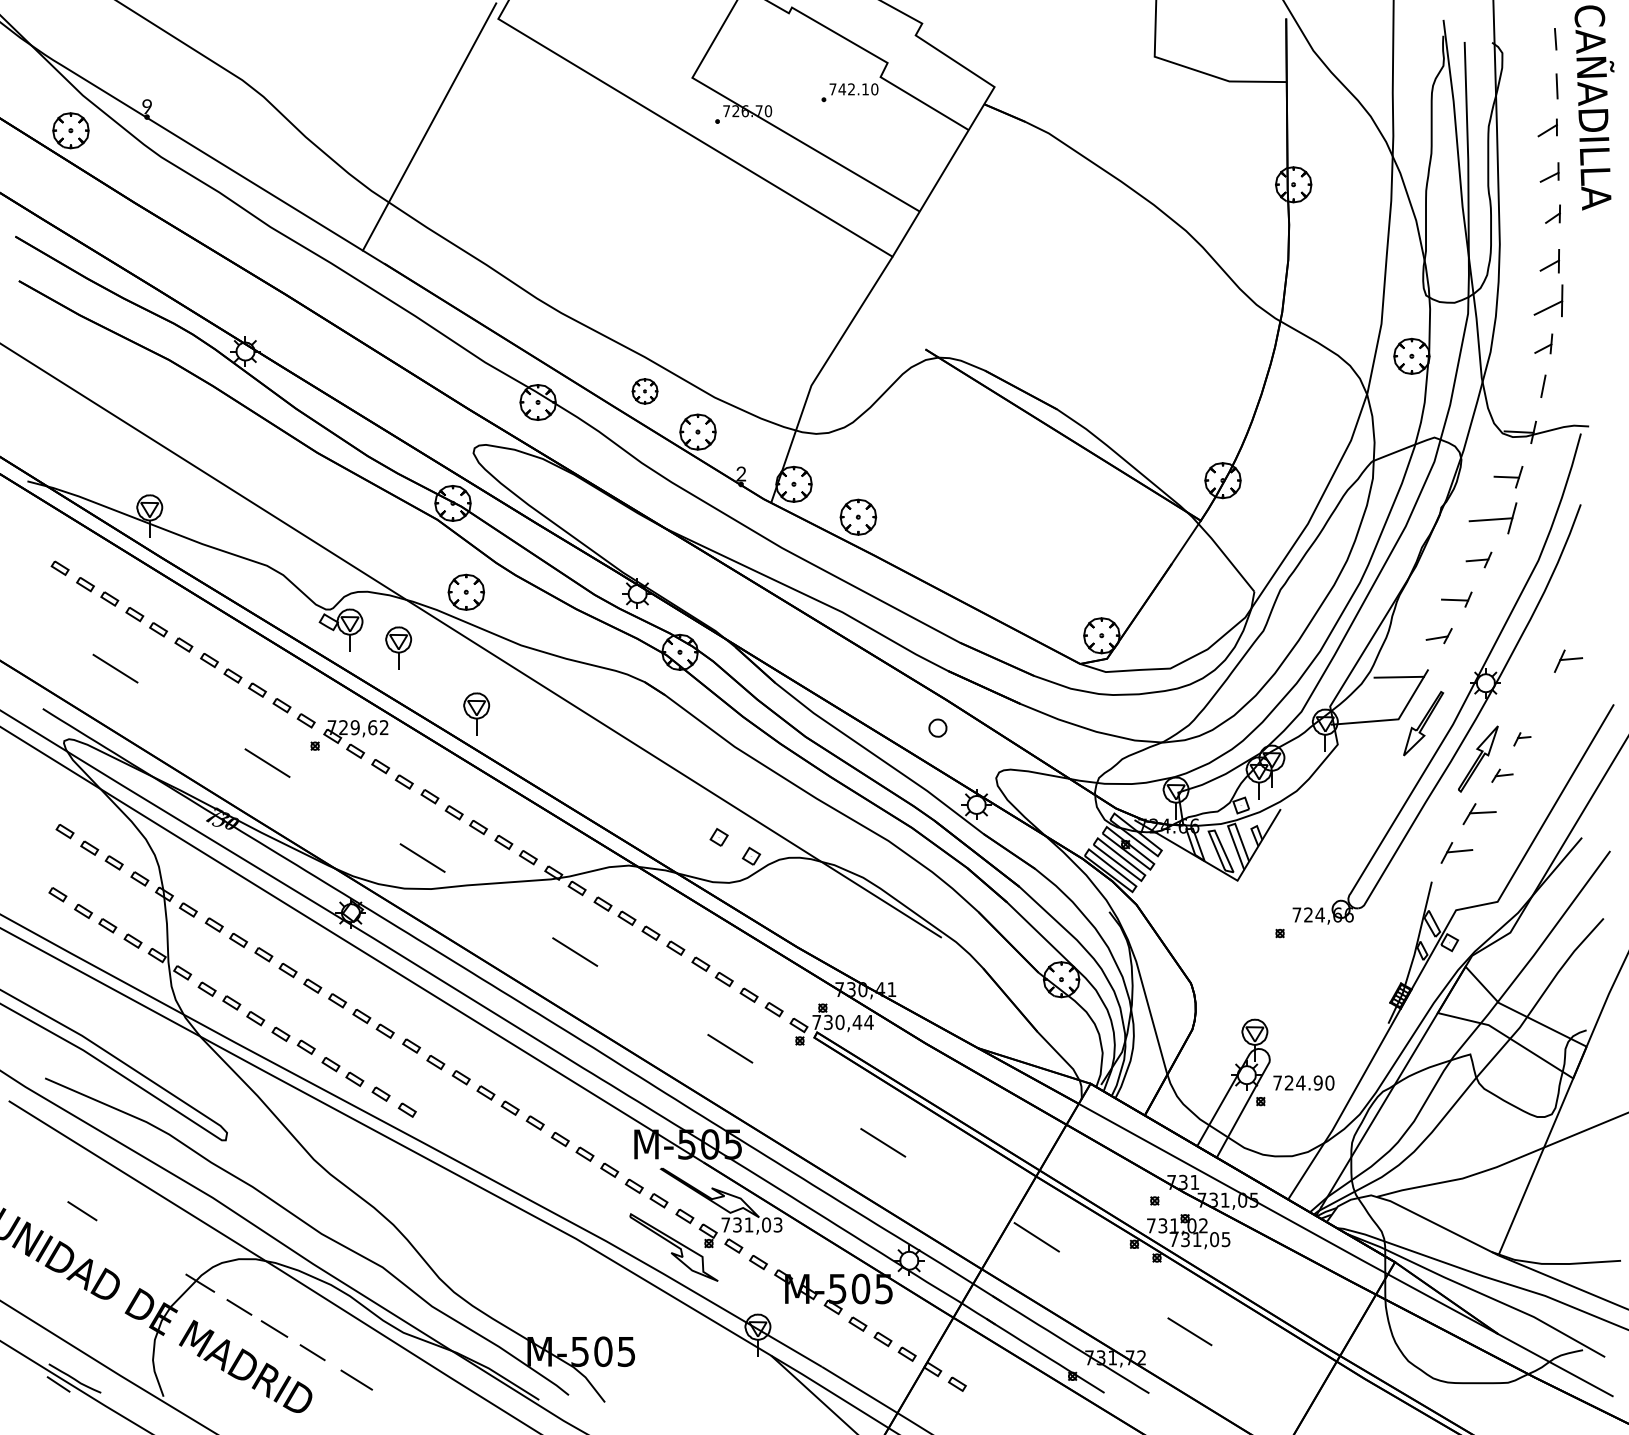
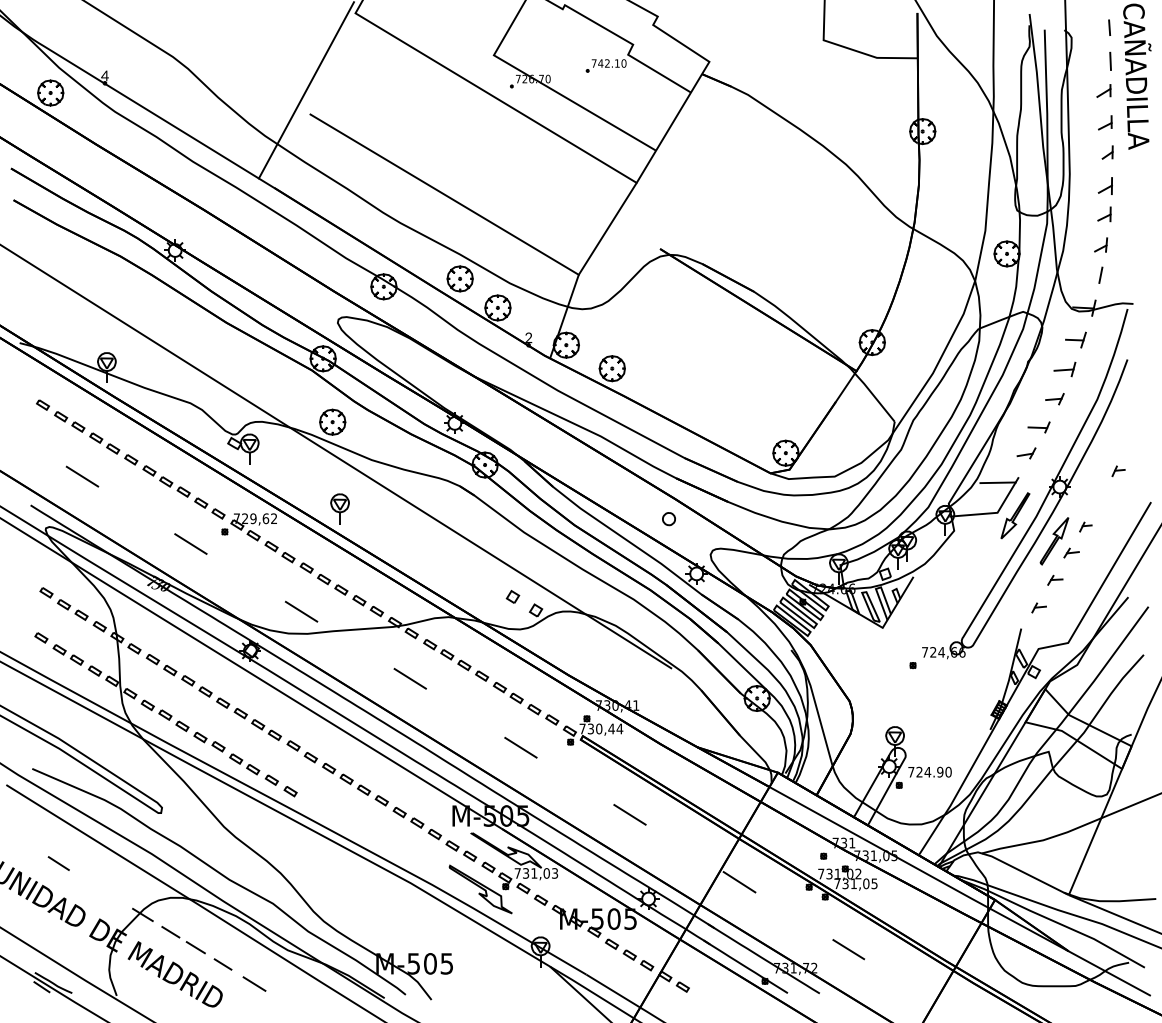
text: (146, 106) -> (104, 75), 9 -> 4
line: (623, 272) -> (444, 194), added
part: (1548, 300) -> (1104, 214), size x0.62
part: (644, 391) -> (459, 278), size x1.43
part: (1492, 518) -> (1064, 369), size x0.62
part: (398, 647) -> (284, 461), removed
part: (1567, 660) -> (1118, 470), size x0.62
part: (1479, 813) -> (1055, 579), size x0.62
part: (1456, 852) -> (1038, 607), size x0.62

